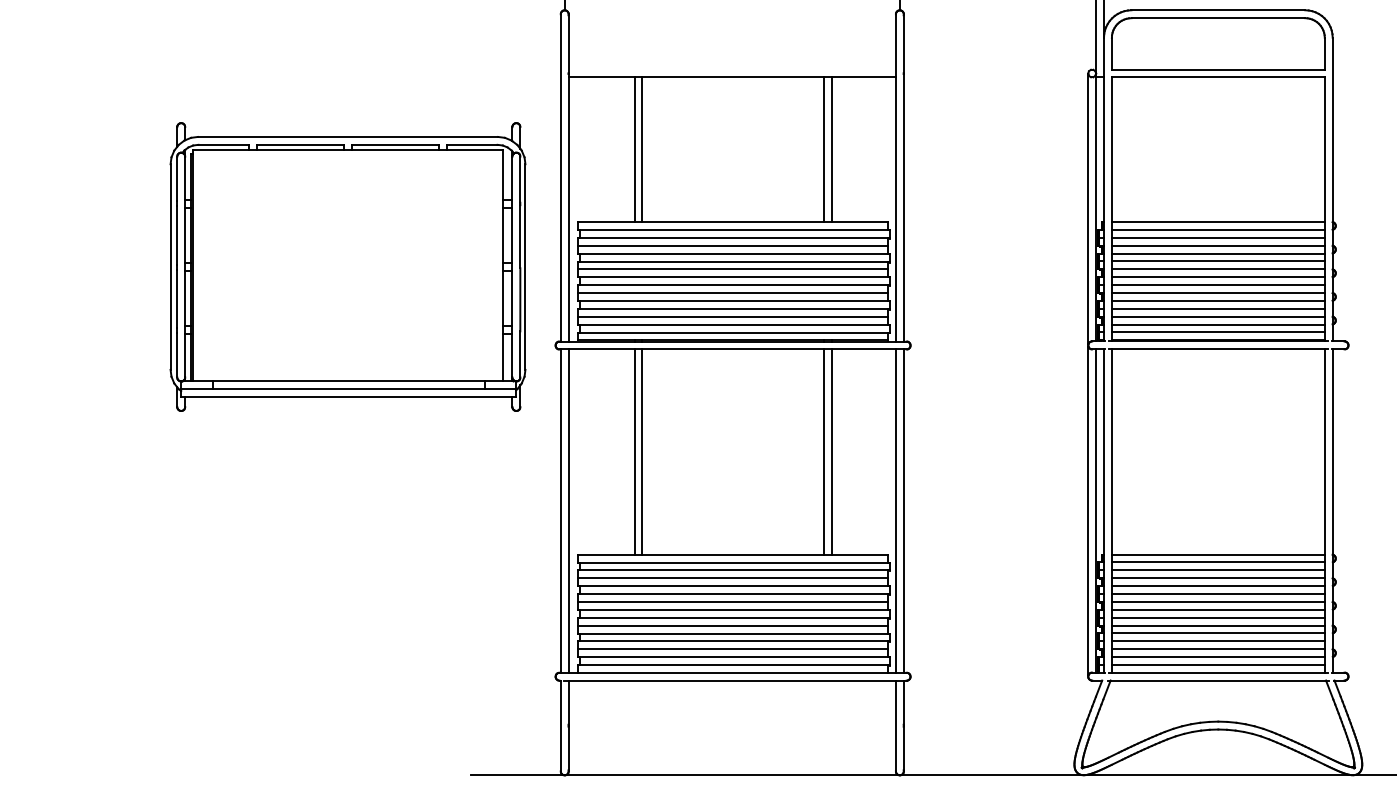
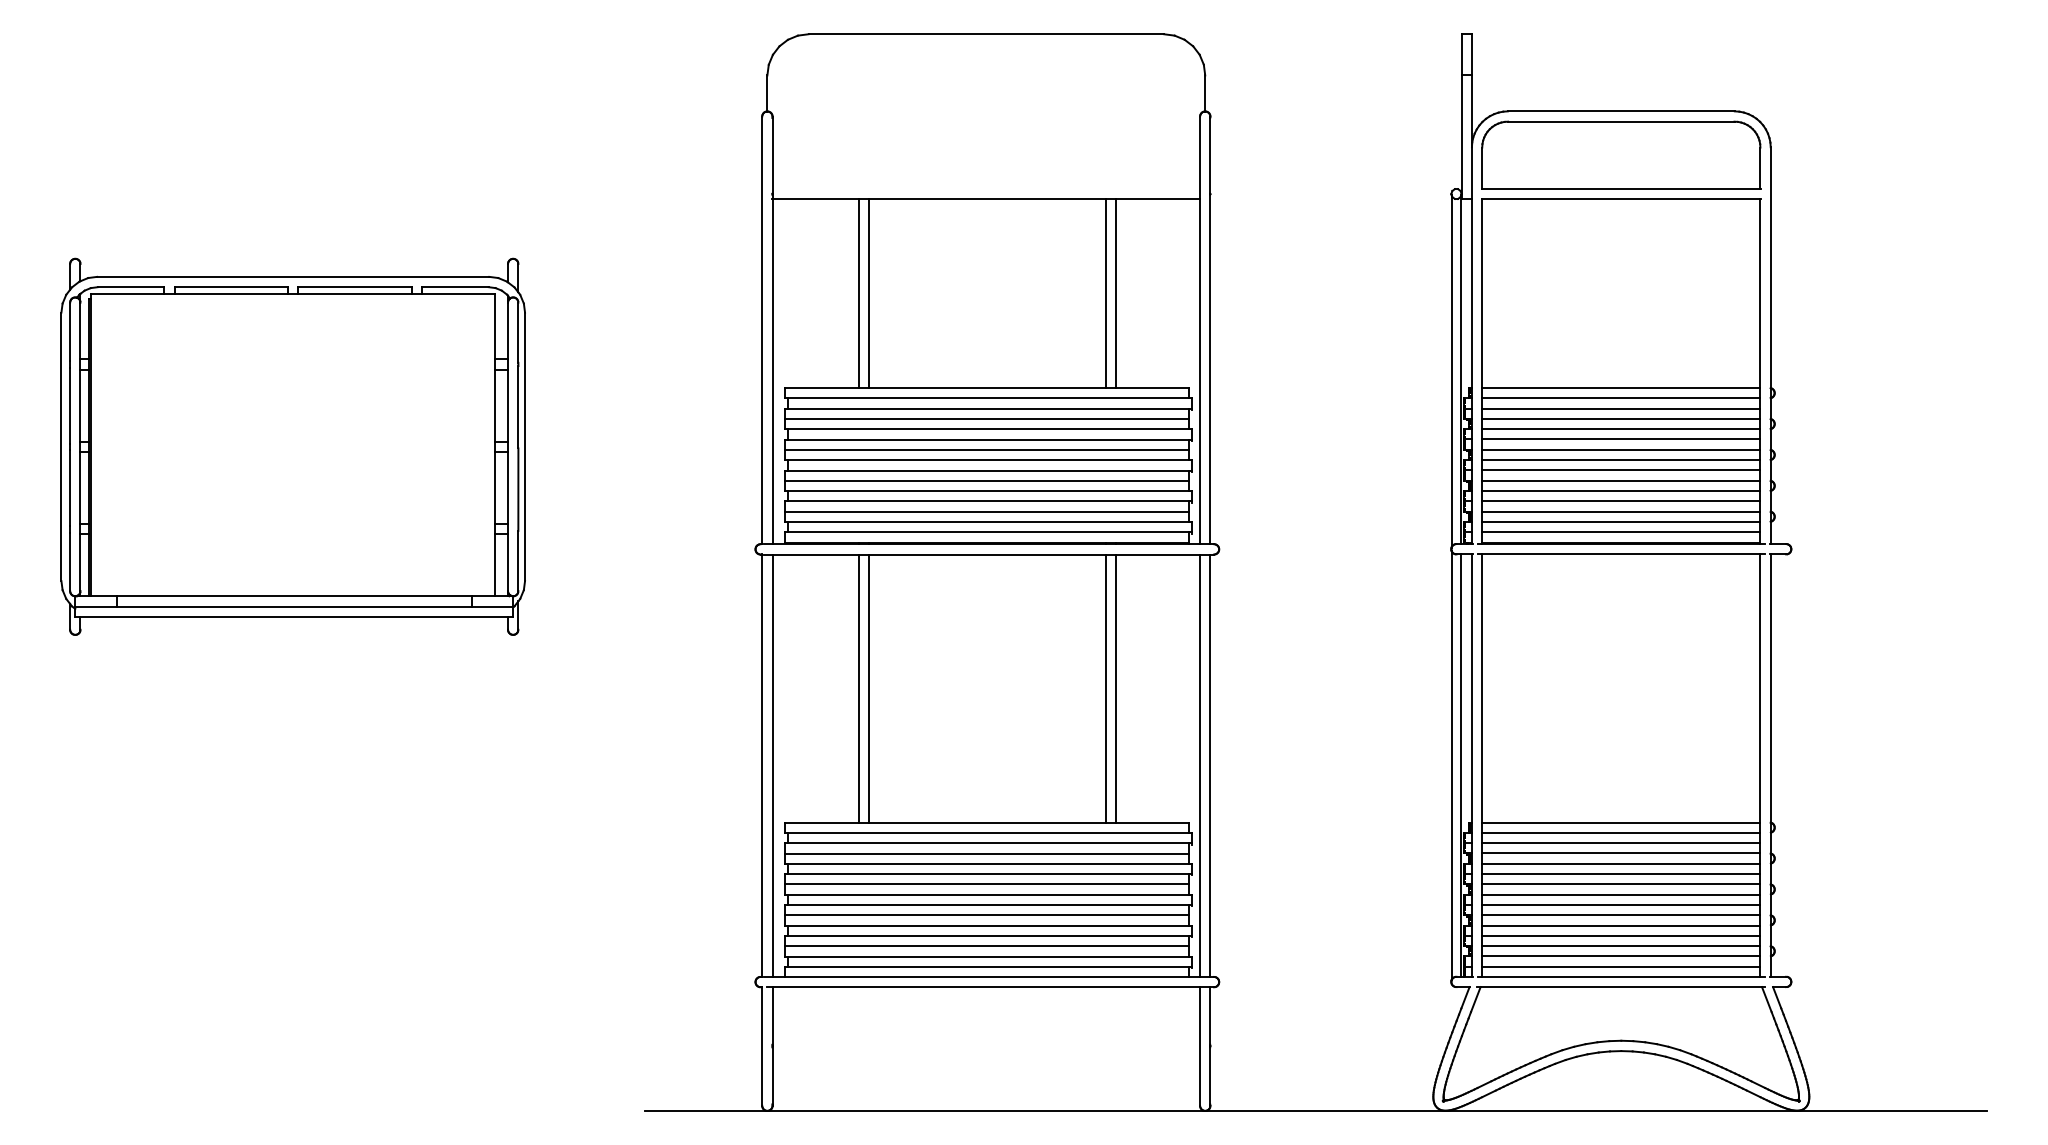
part: (347, 266) -> (292, 446), moved

